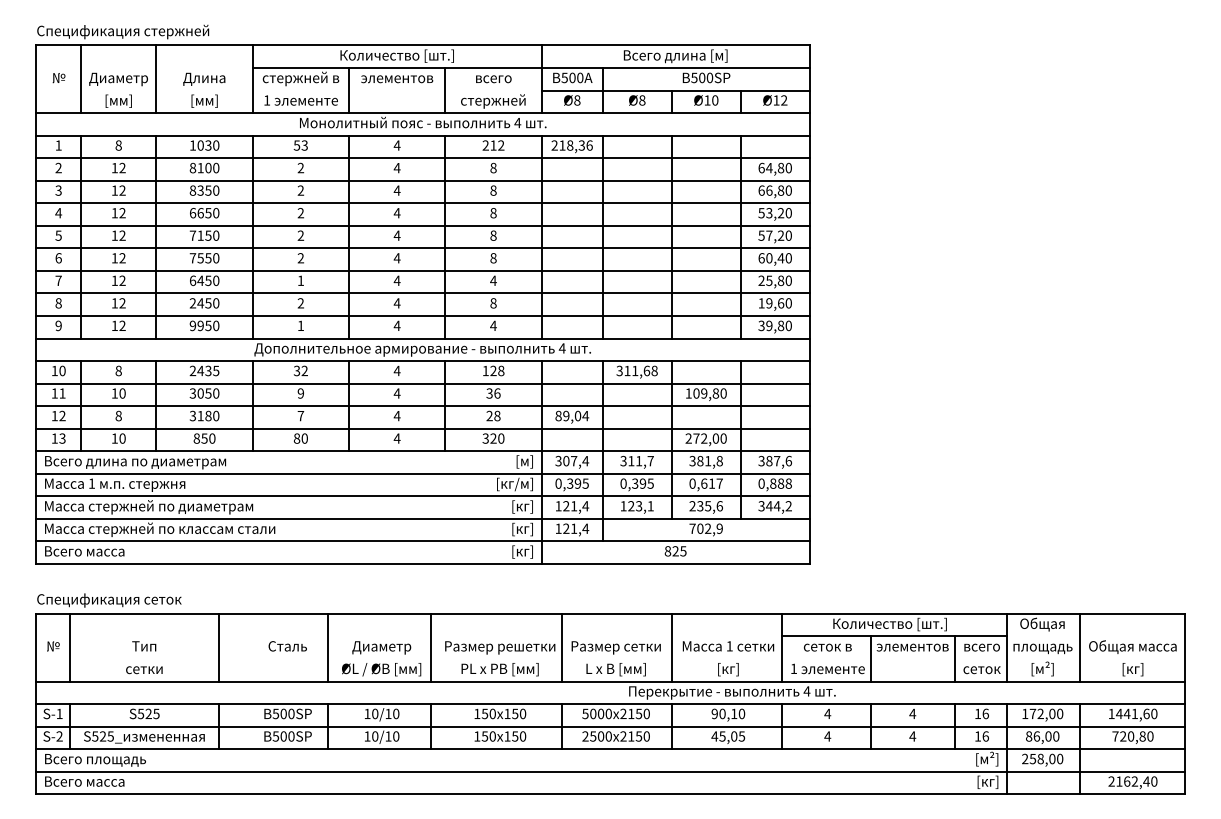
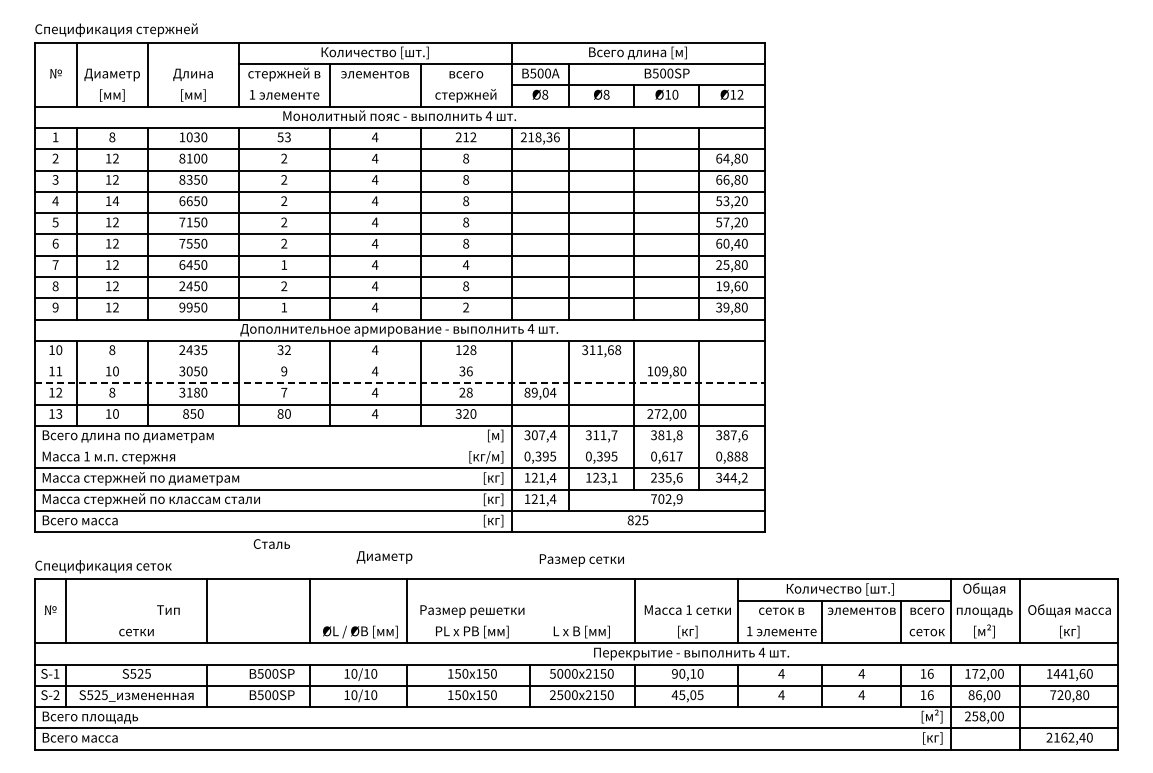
text: (122, 212) -> (115, 200), 12 -> 14
text: (492, 325) -> (465, 307), 4 -> 2
line: (422, 384) -> (399, 362), removed
line: (424, 406) -> (400, 383), solid -> dashed
line: (422, 474) -> (399, 447), removed
text: (144, 645) -> (168, 609), moved
text: (287, 645) -> (271, 543), moved
text: (381, 647) -> (384, 557), moved
line: (561, 647) -> (530, 611), removed
text: (615, 647) -> (581, 560), moved

